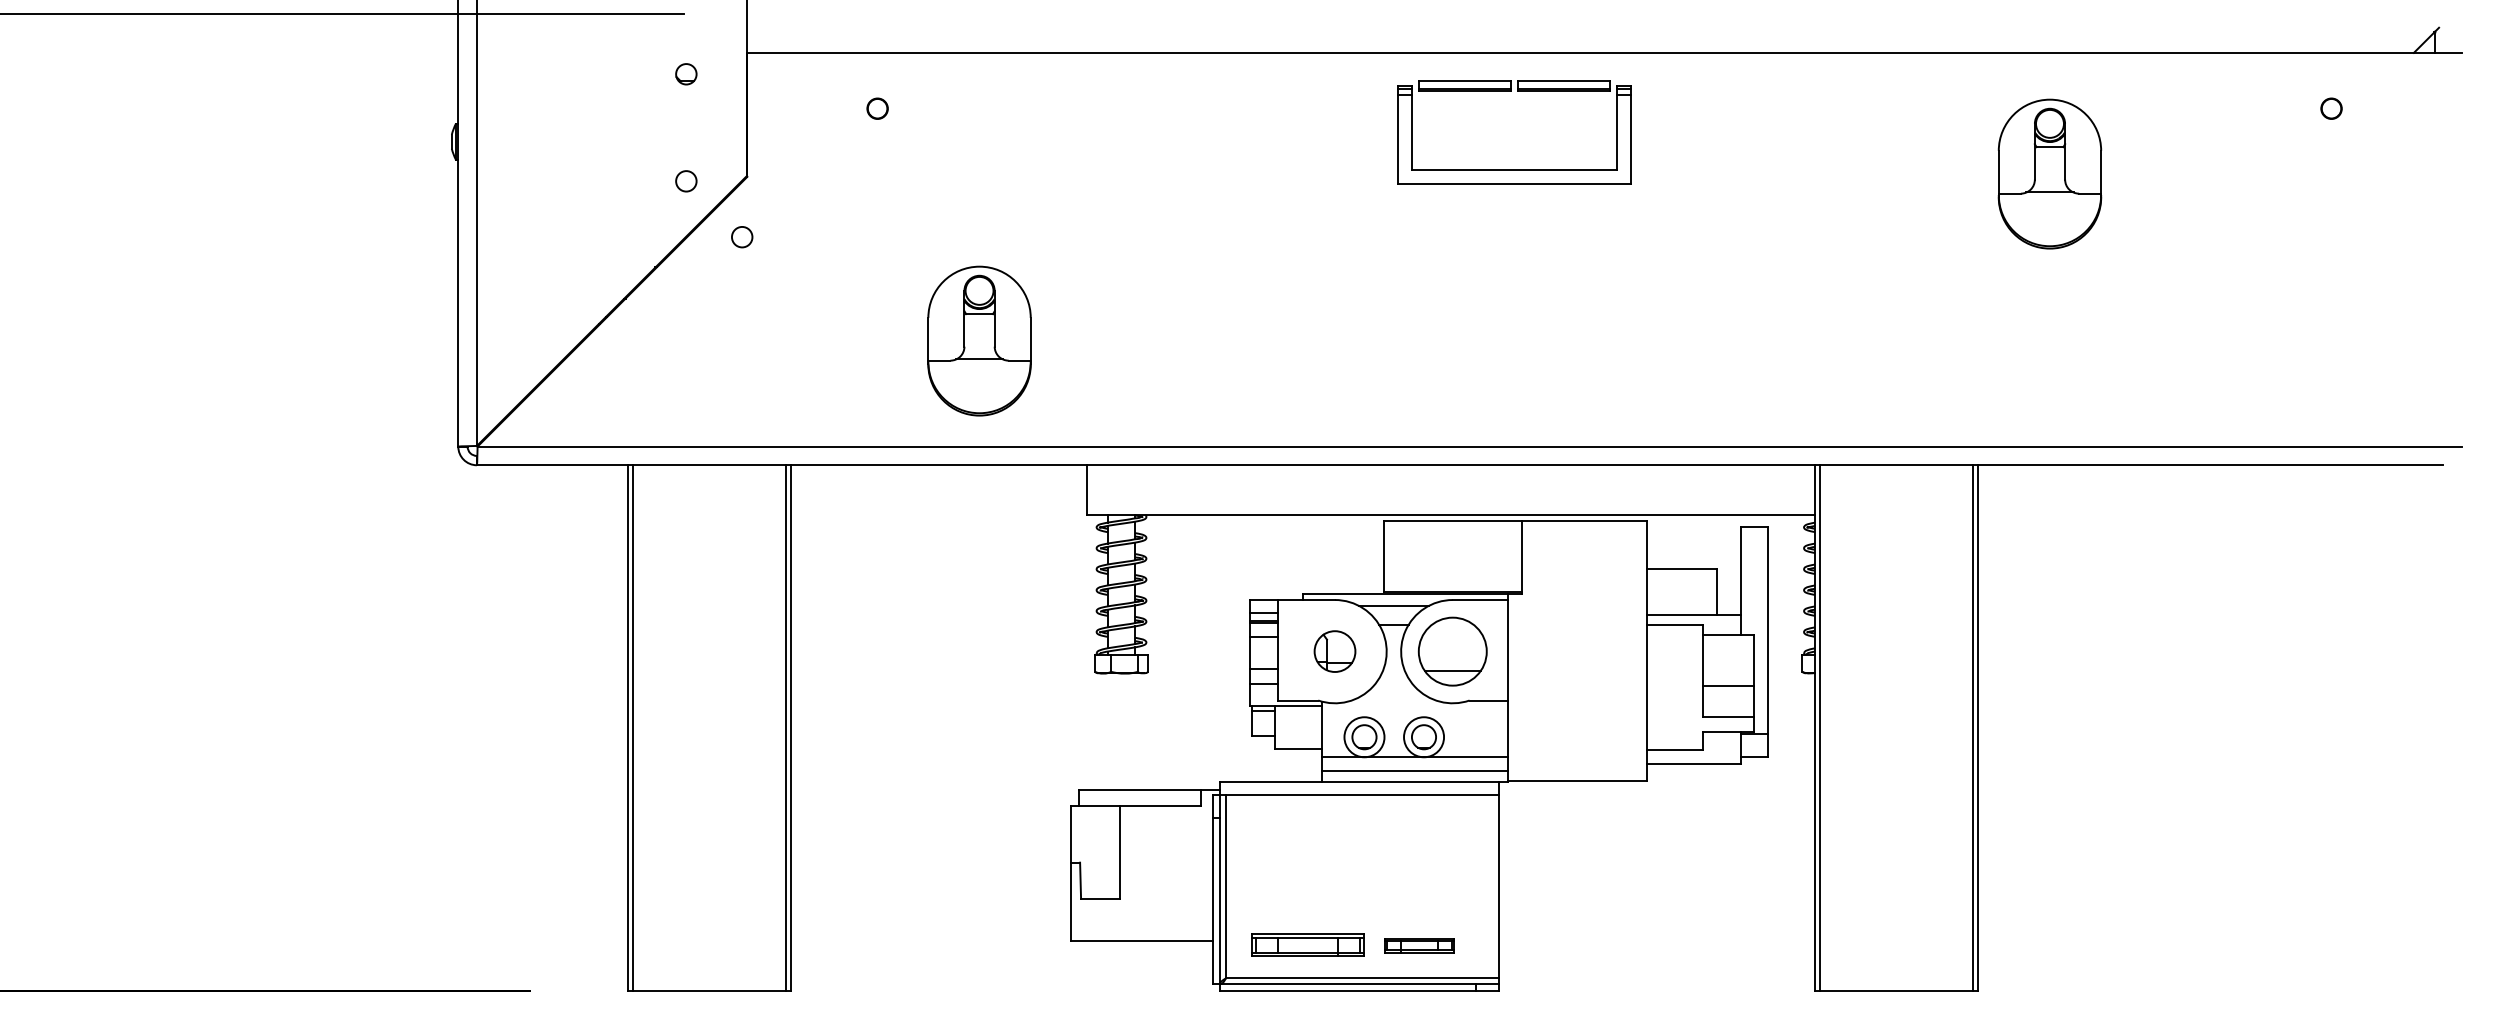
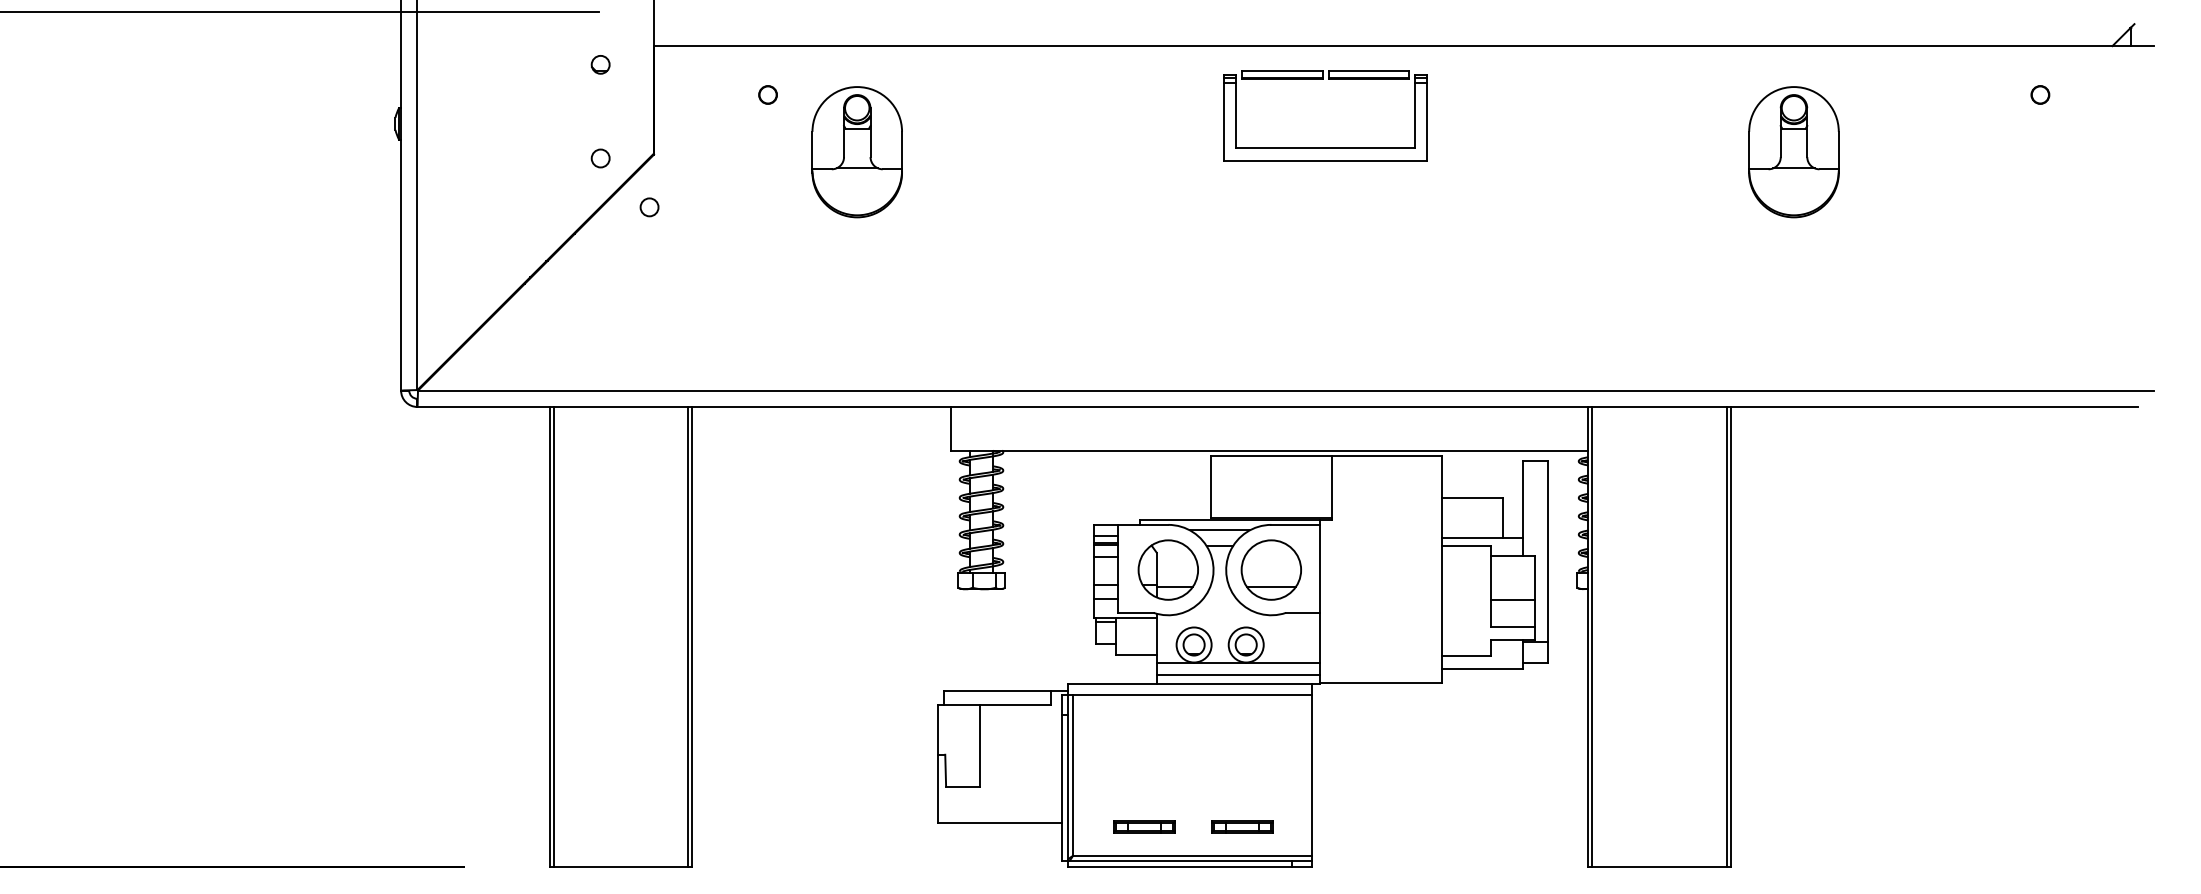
part: (979, 340) -> (857, 151), moved
part: (1334, 651) -> (1167, 569), size x1.67
part: (1307, 945) -> (1144, 827), size x0.62

